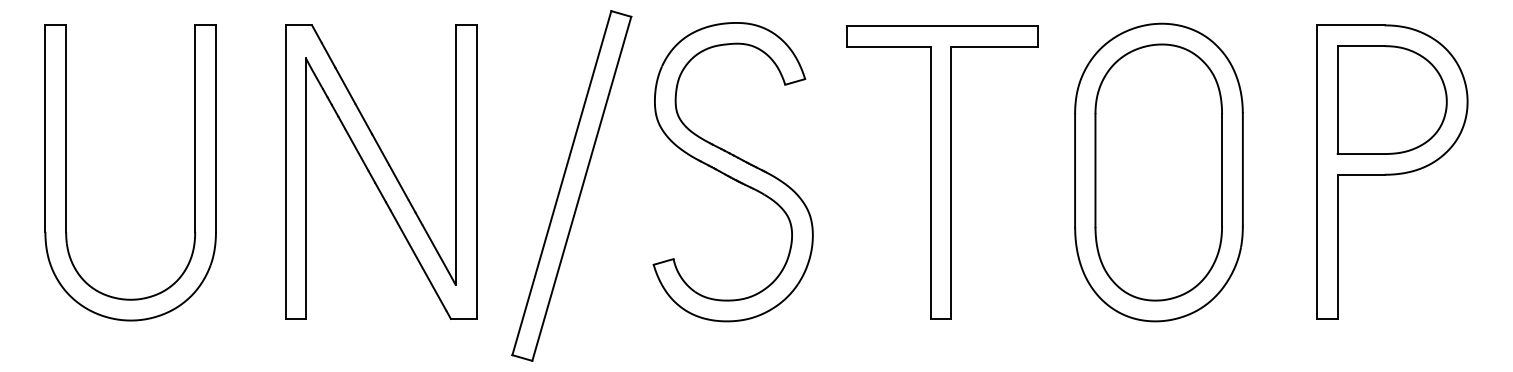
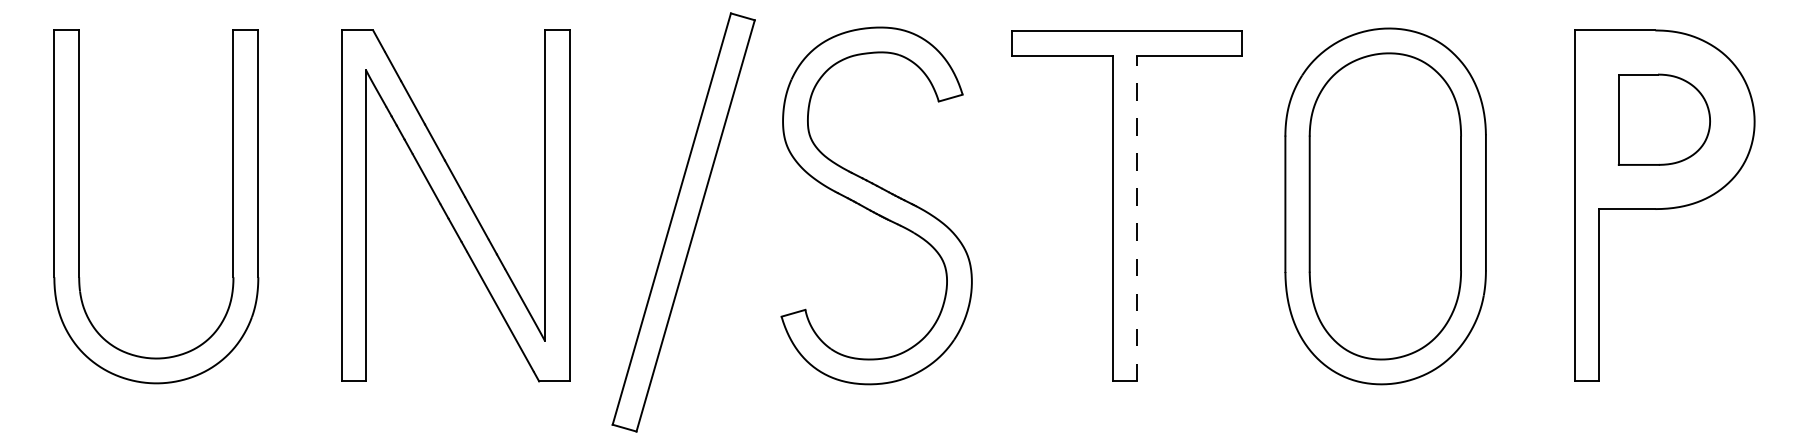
part: (1391, 99) -> (1663, 119), size x0.7
line: (951, 182) -> (1137, 218), solid -> dashed

